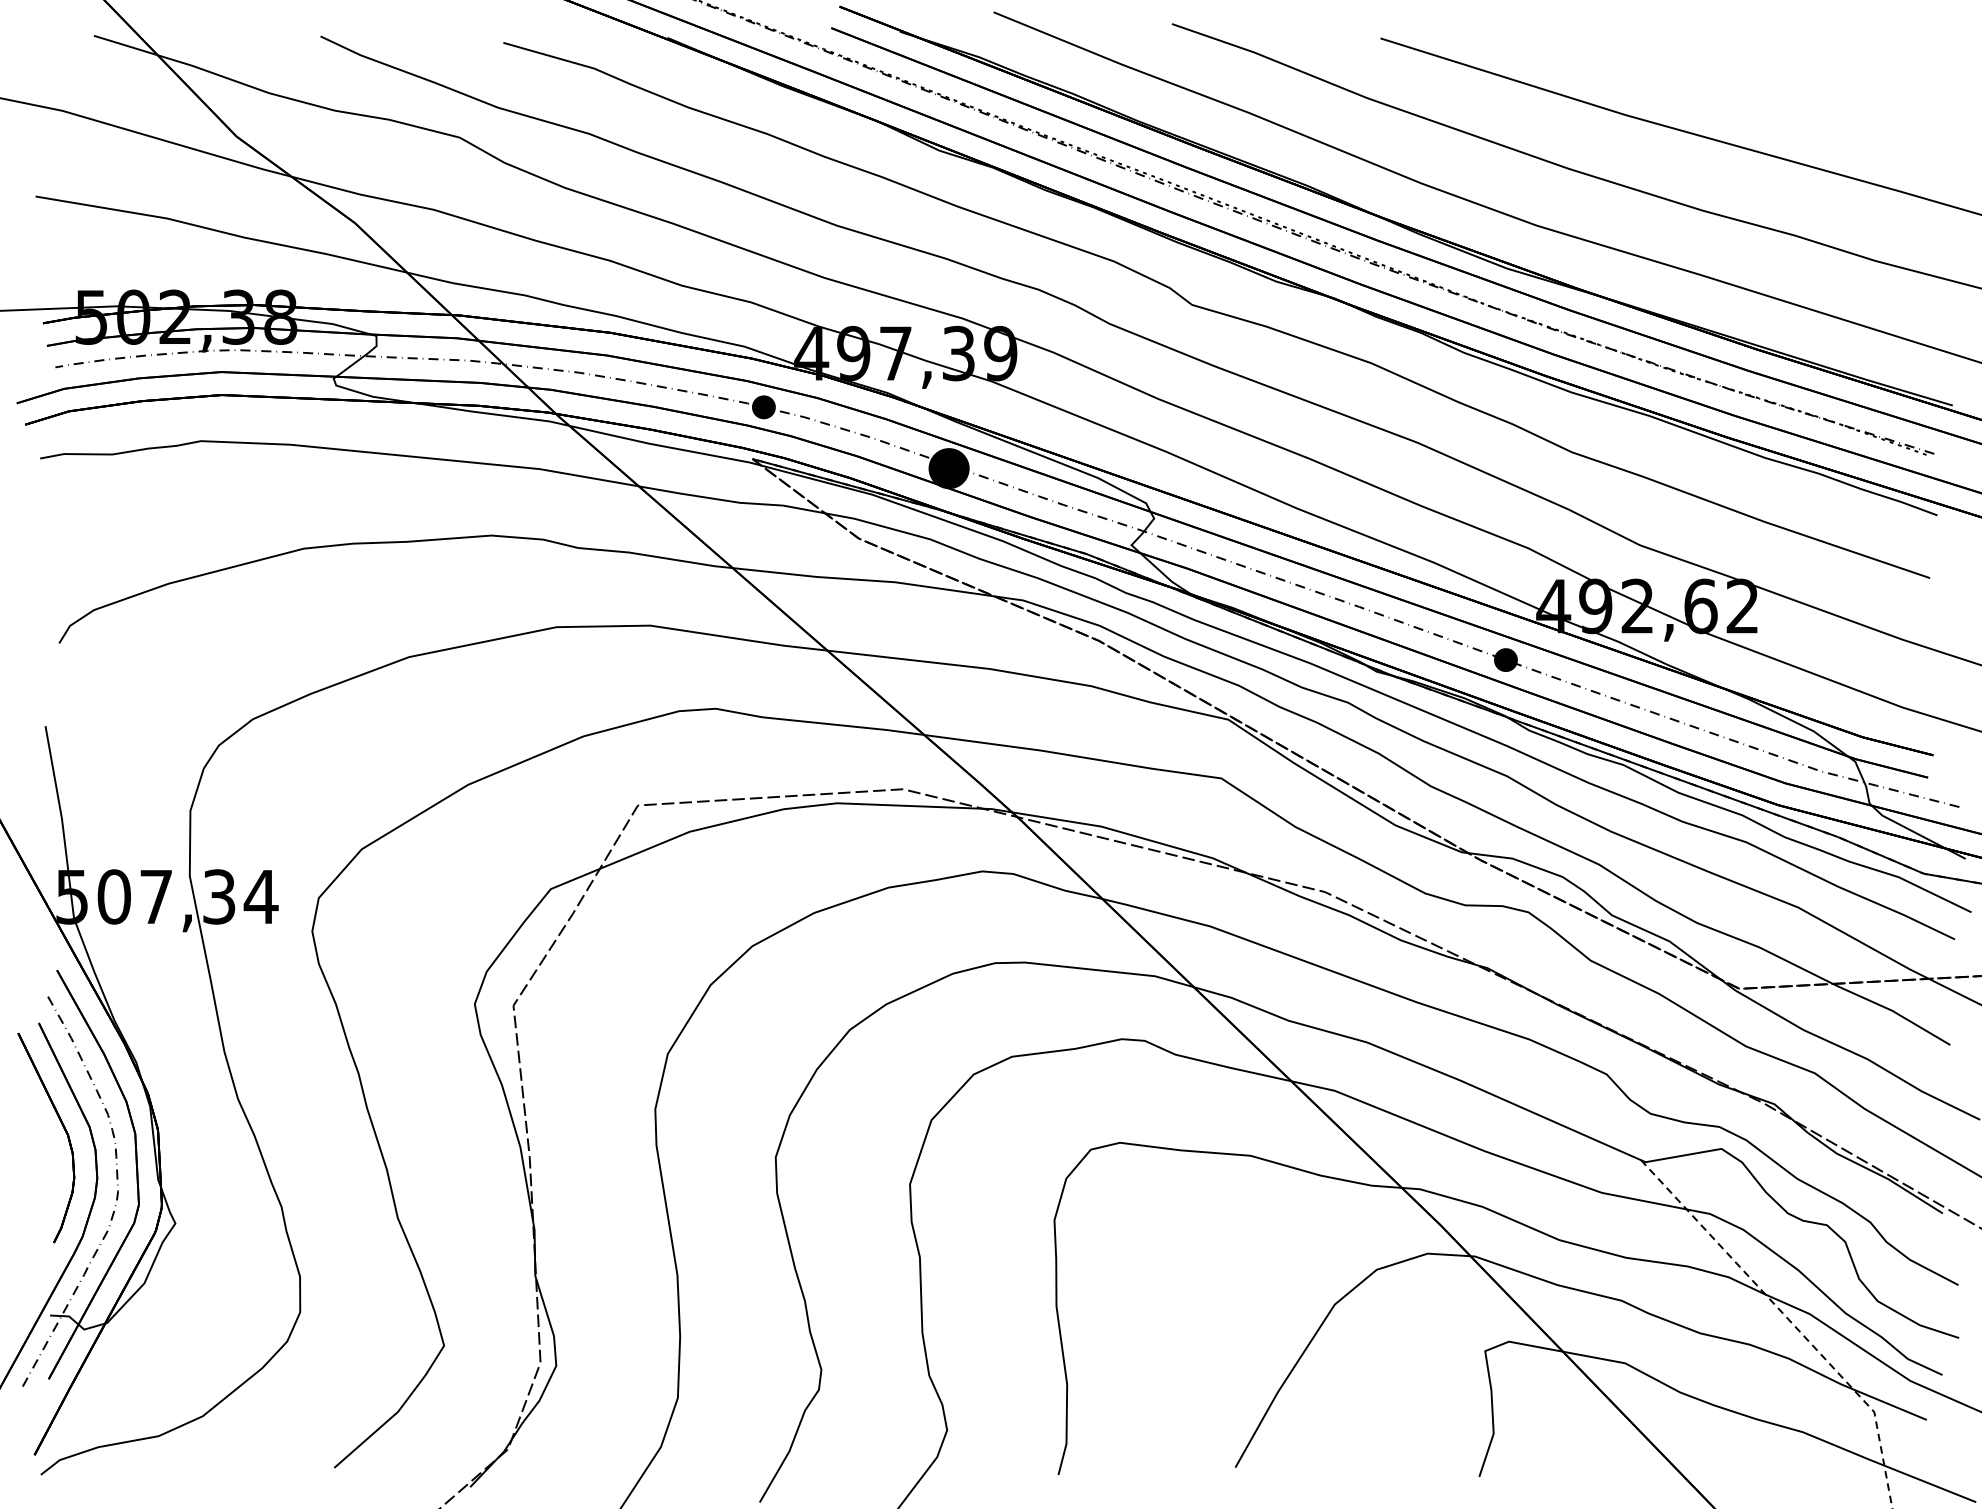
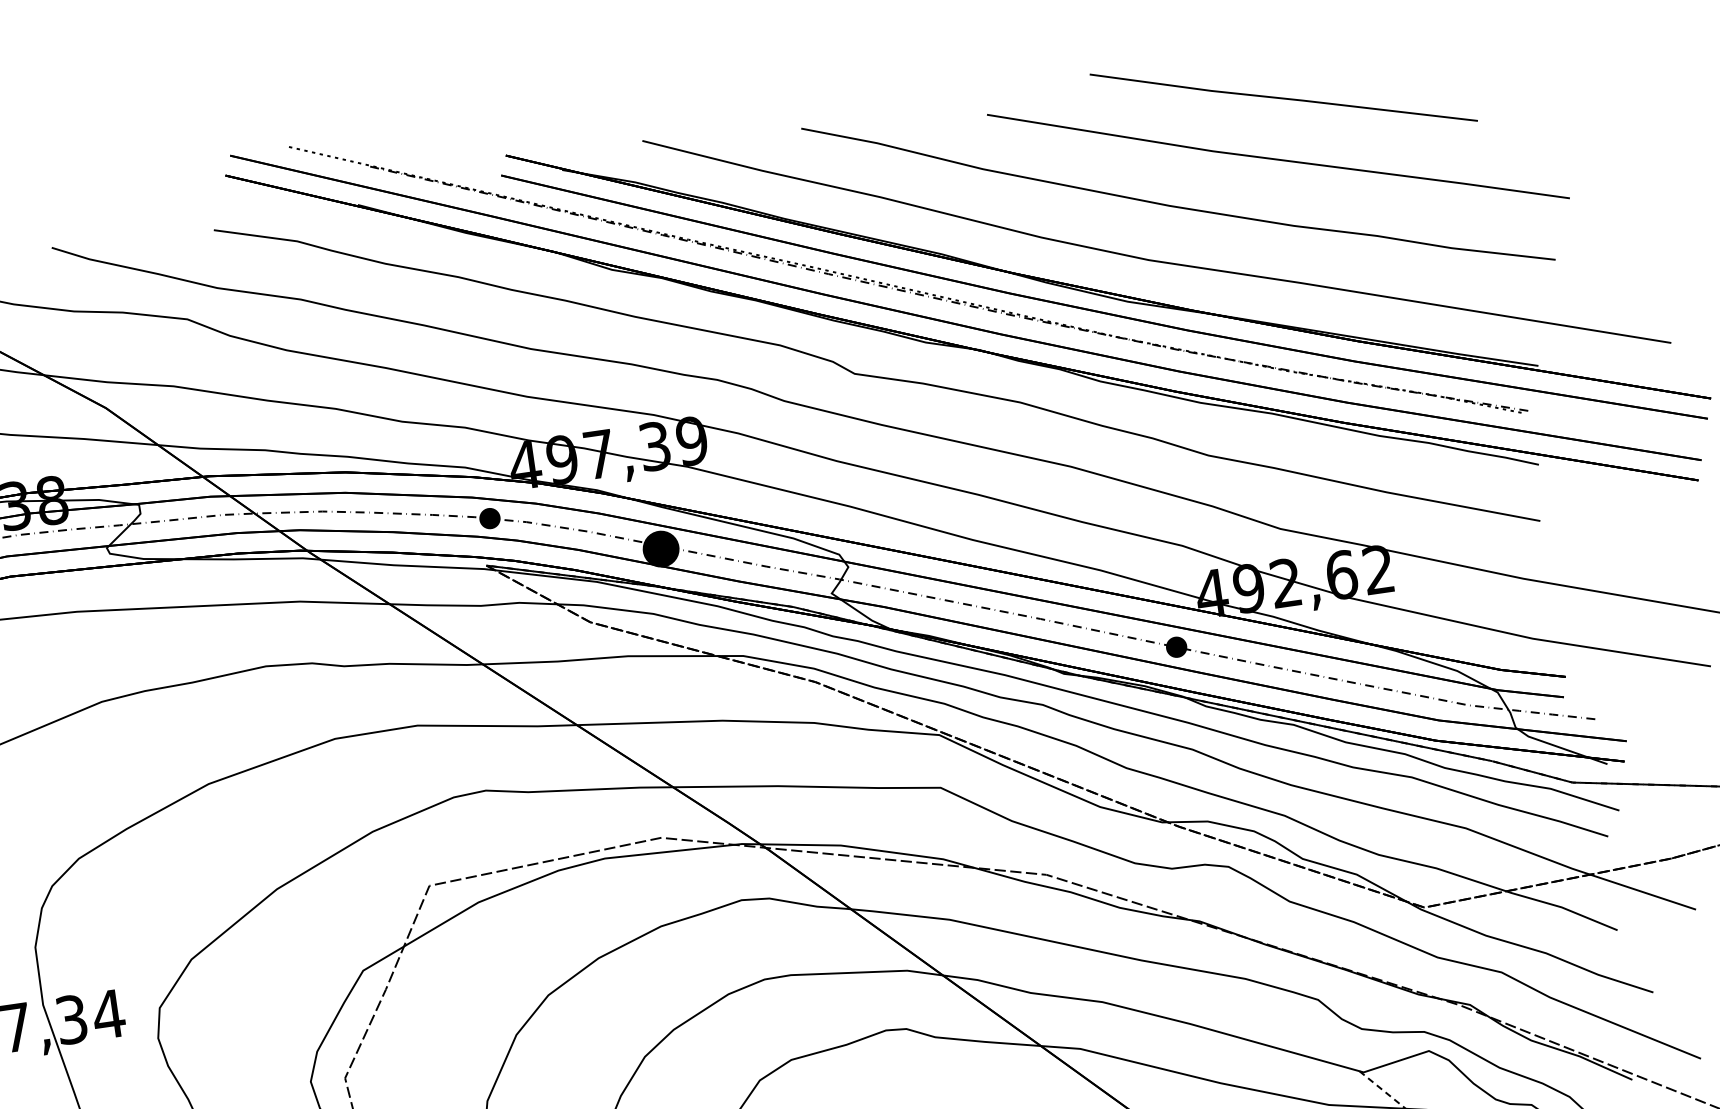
line: (1712, 66) -> (1283, 97), added

